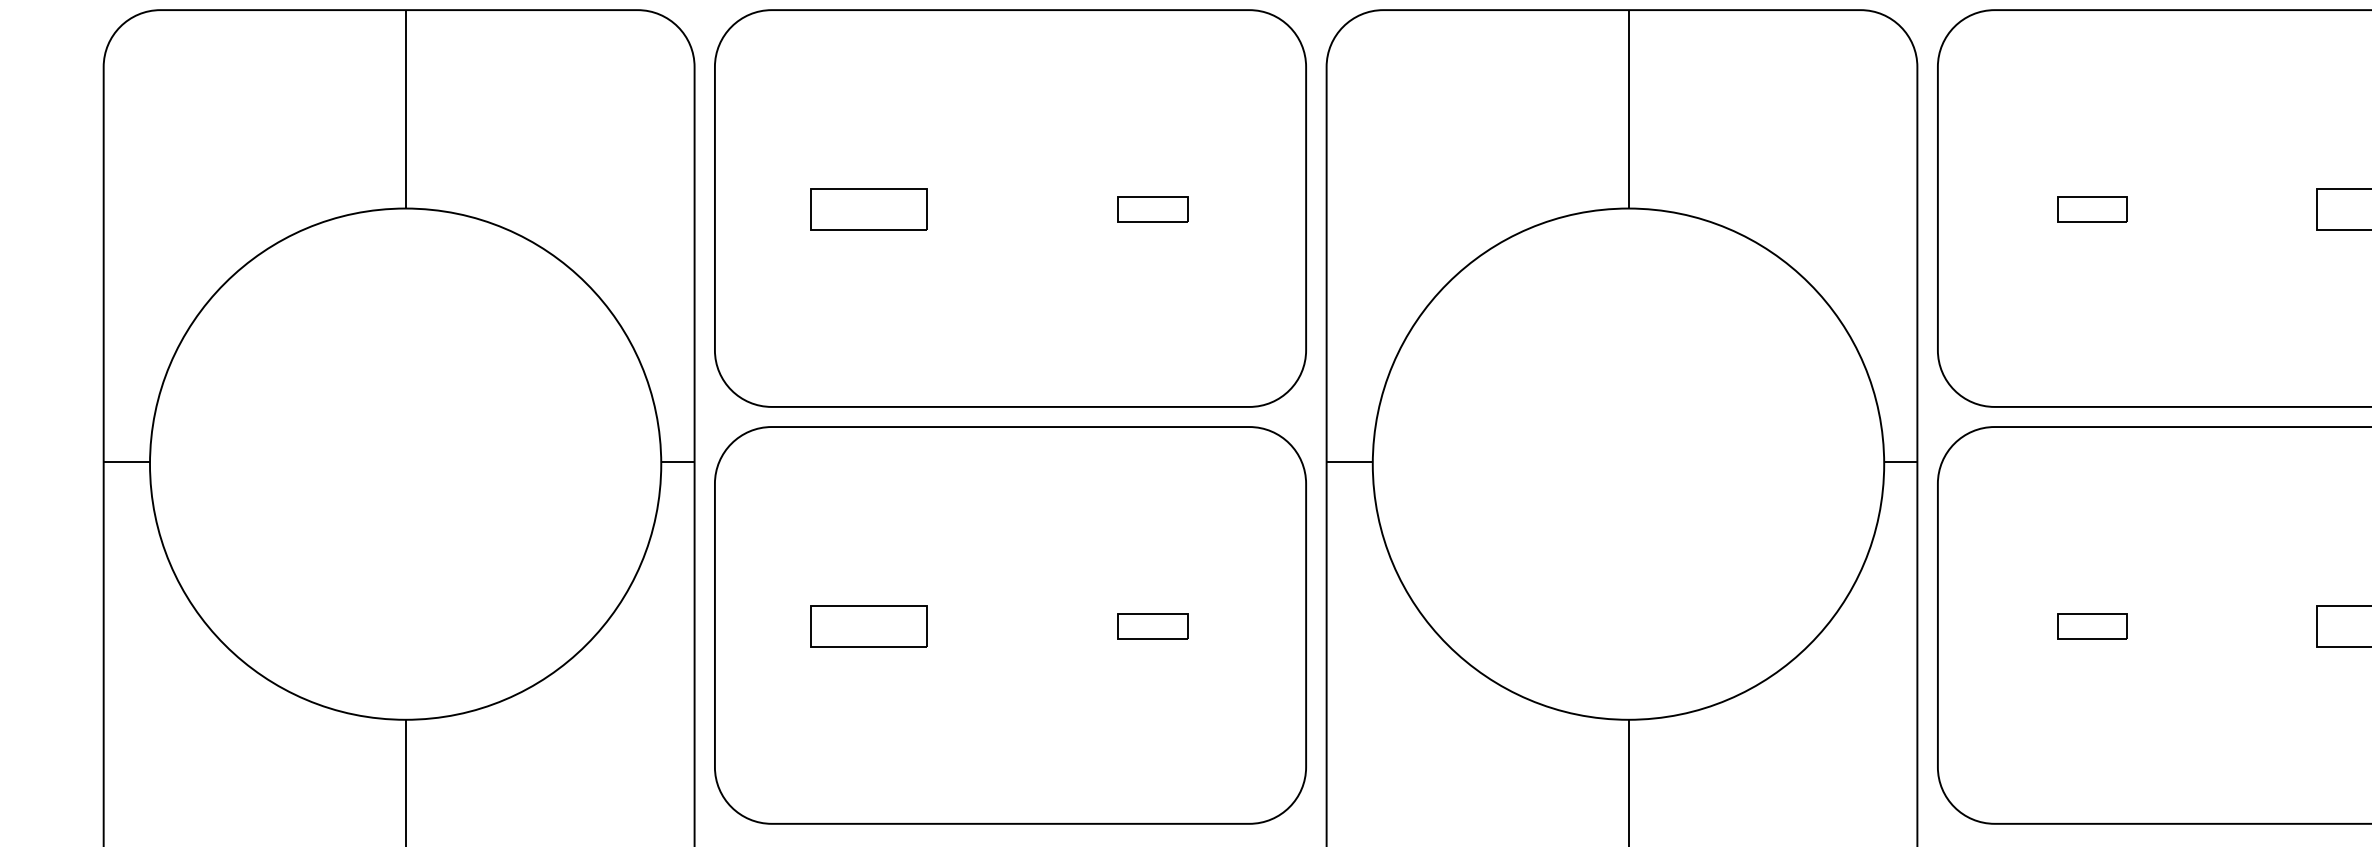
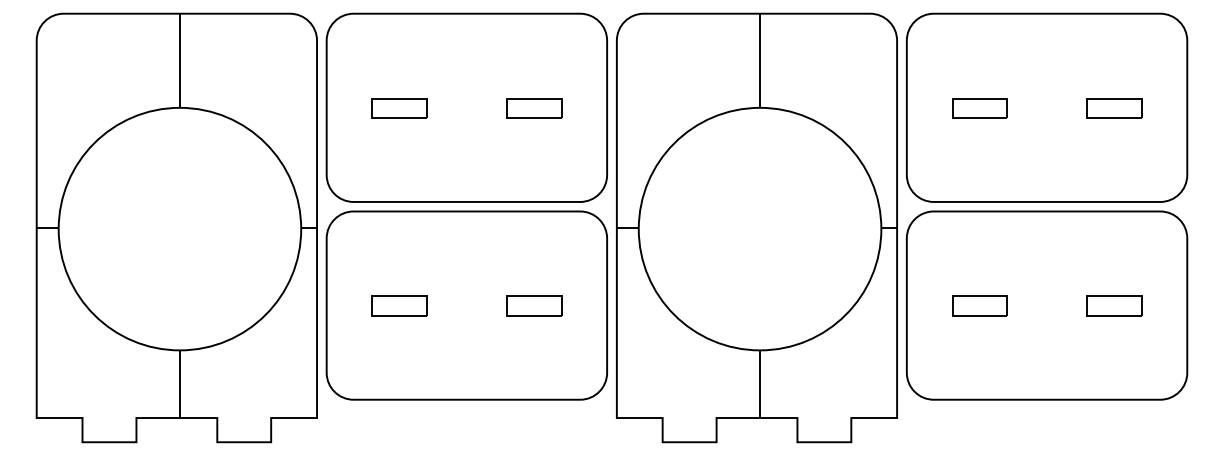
part: (1153, 209) -> (534, 108), size x1.67
part: (2091, 209) -> (979, 108), size x1.67
part: (1153, 625) -> (534, 305), size x1.67
part: (2091, 625) -> (979, 305), size x1.67

